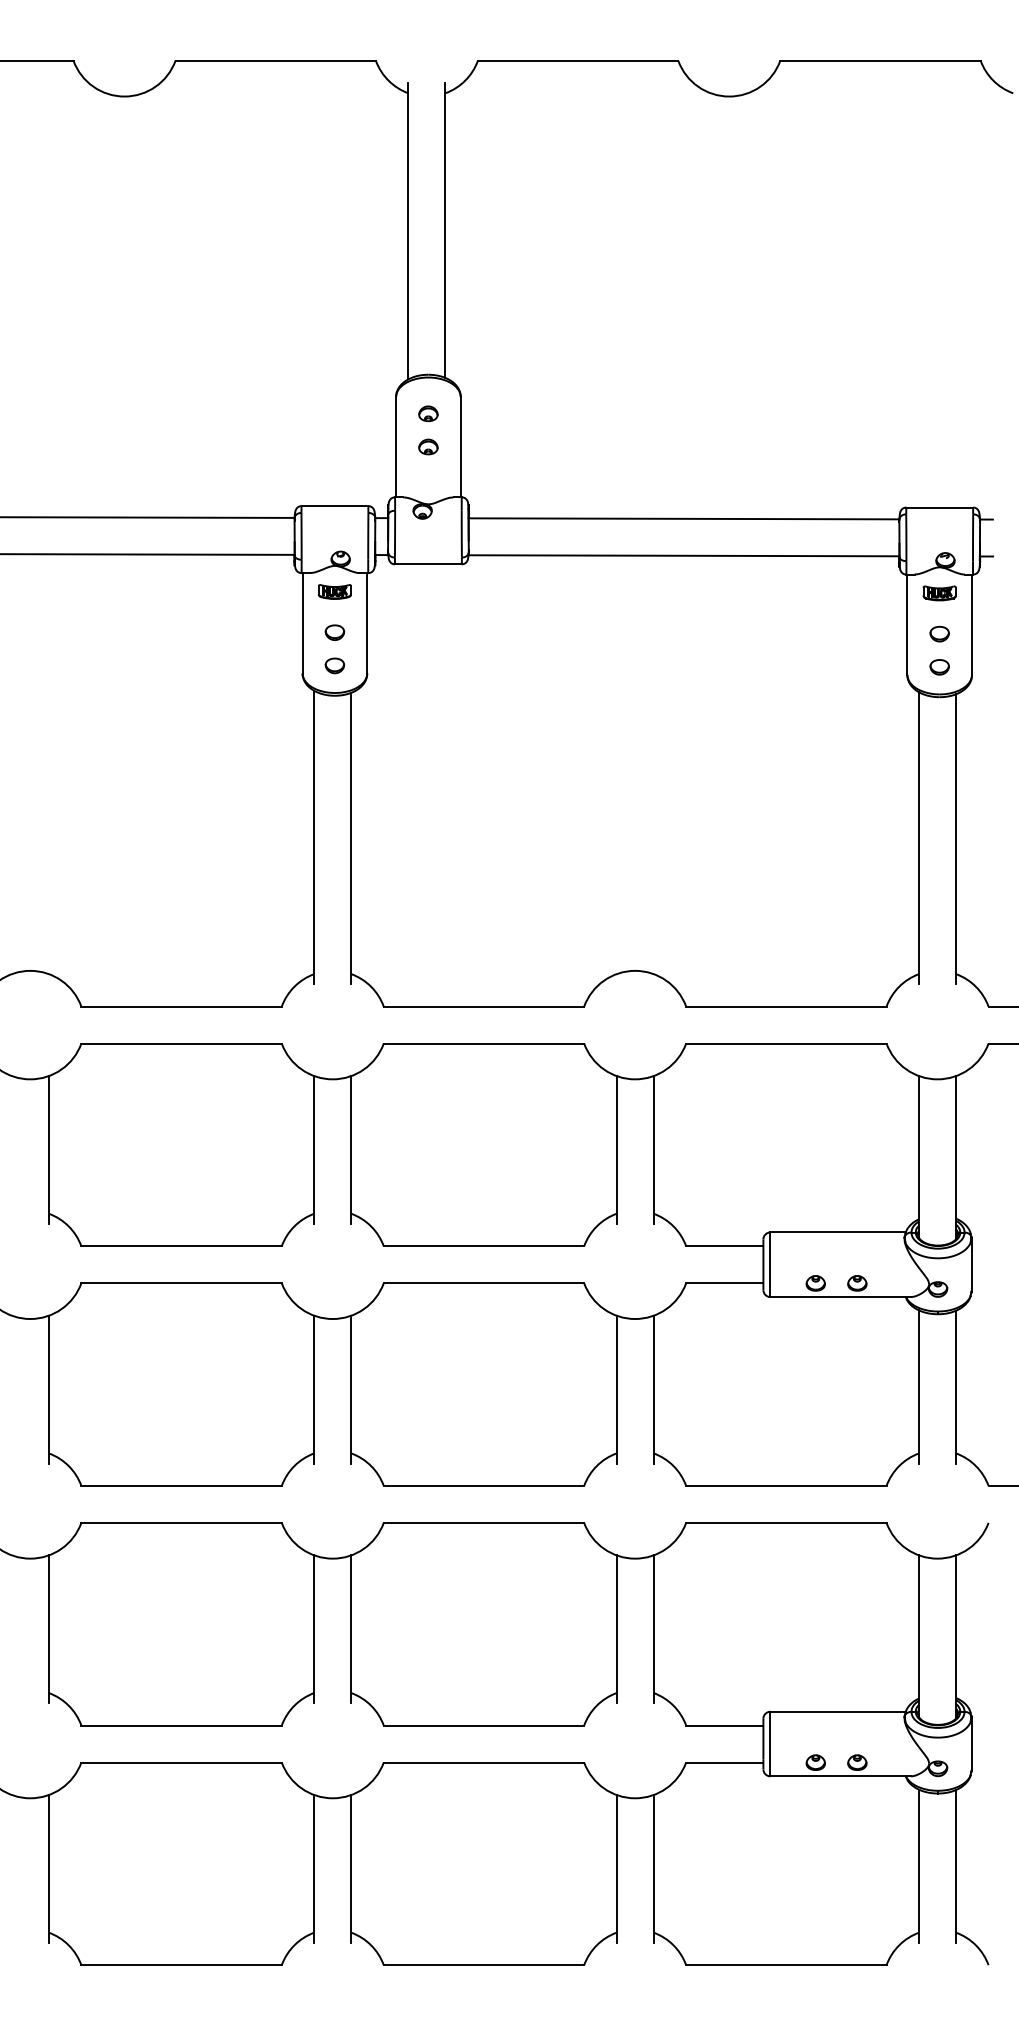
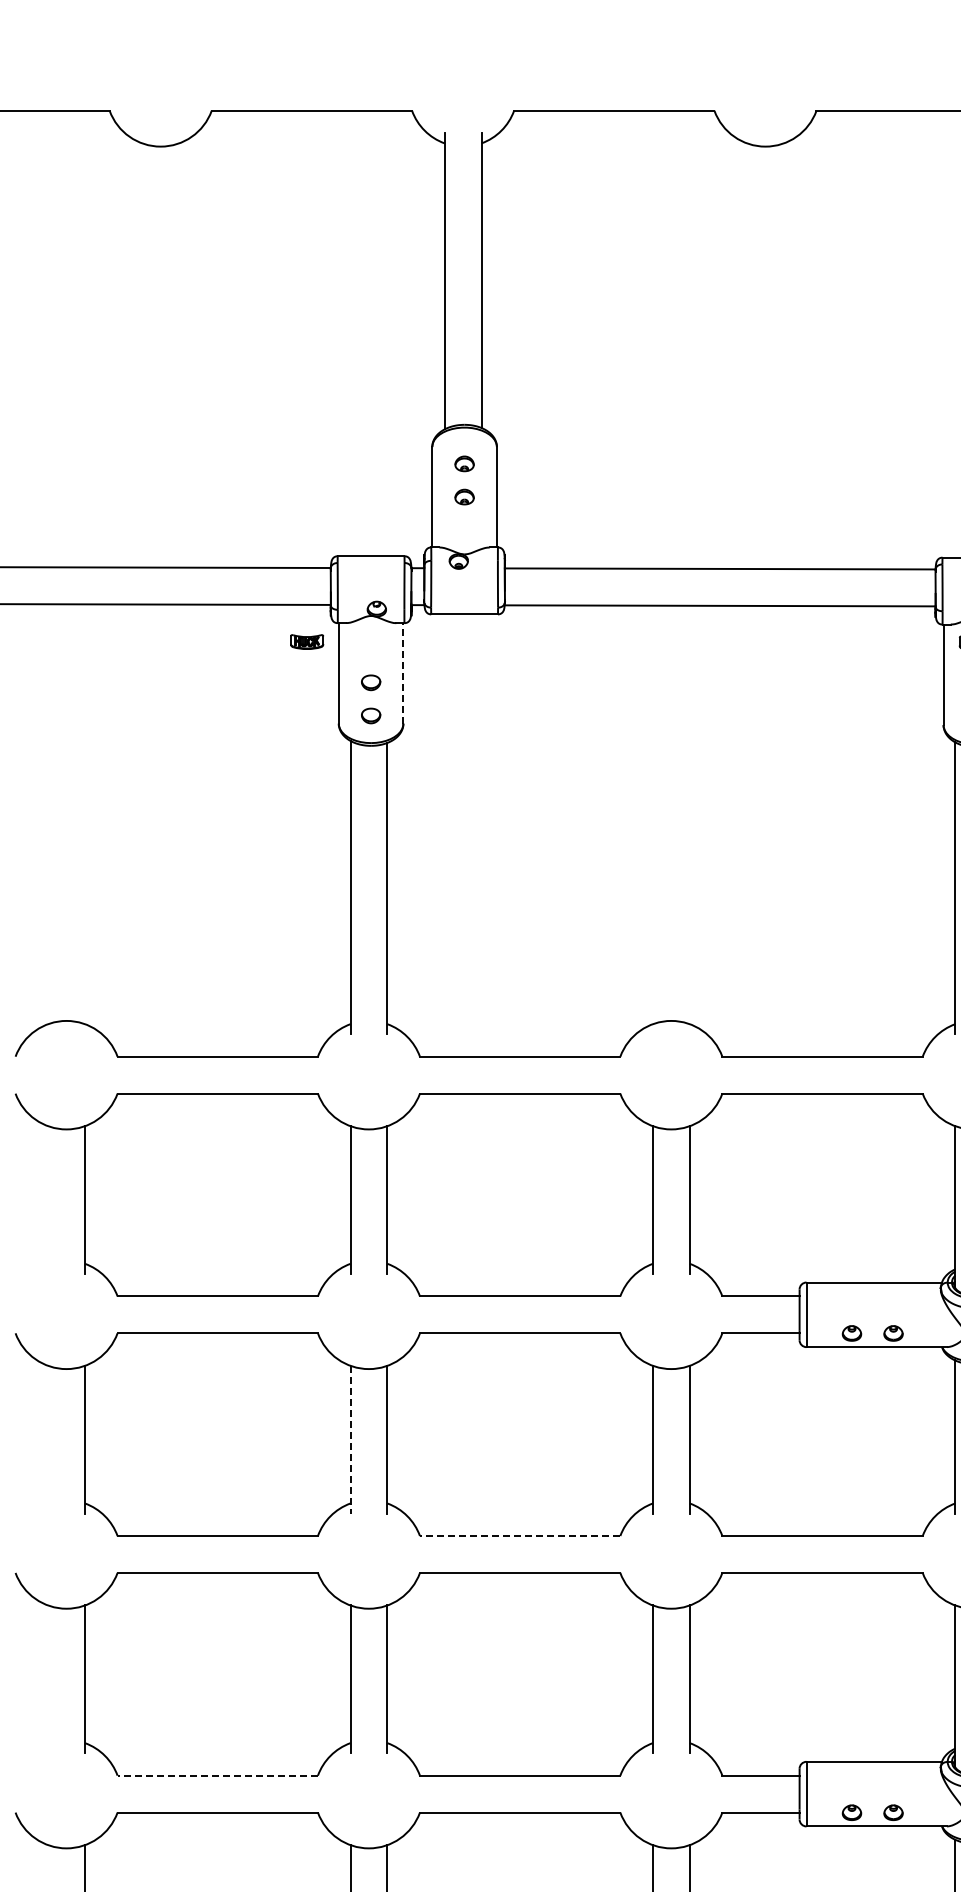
part: (334, 591) -> (306, 641), moved
line: (367, 622) -> (403, 672), solid -> dashed
line: (314, 1389) -> (350, 1439), solid -> dashed
line: (483, 1485) -> (519, 1535), solid -> dashed
line: (181, 1725) -> (217, 1775), solid -> dashed

